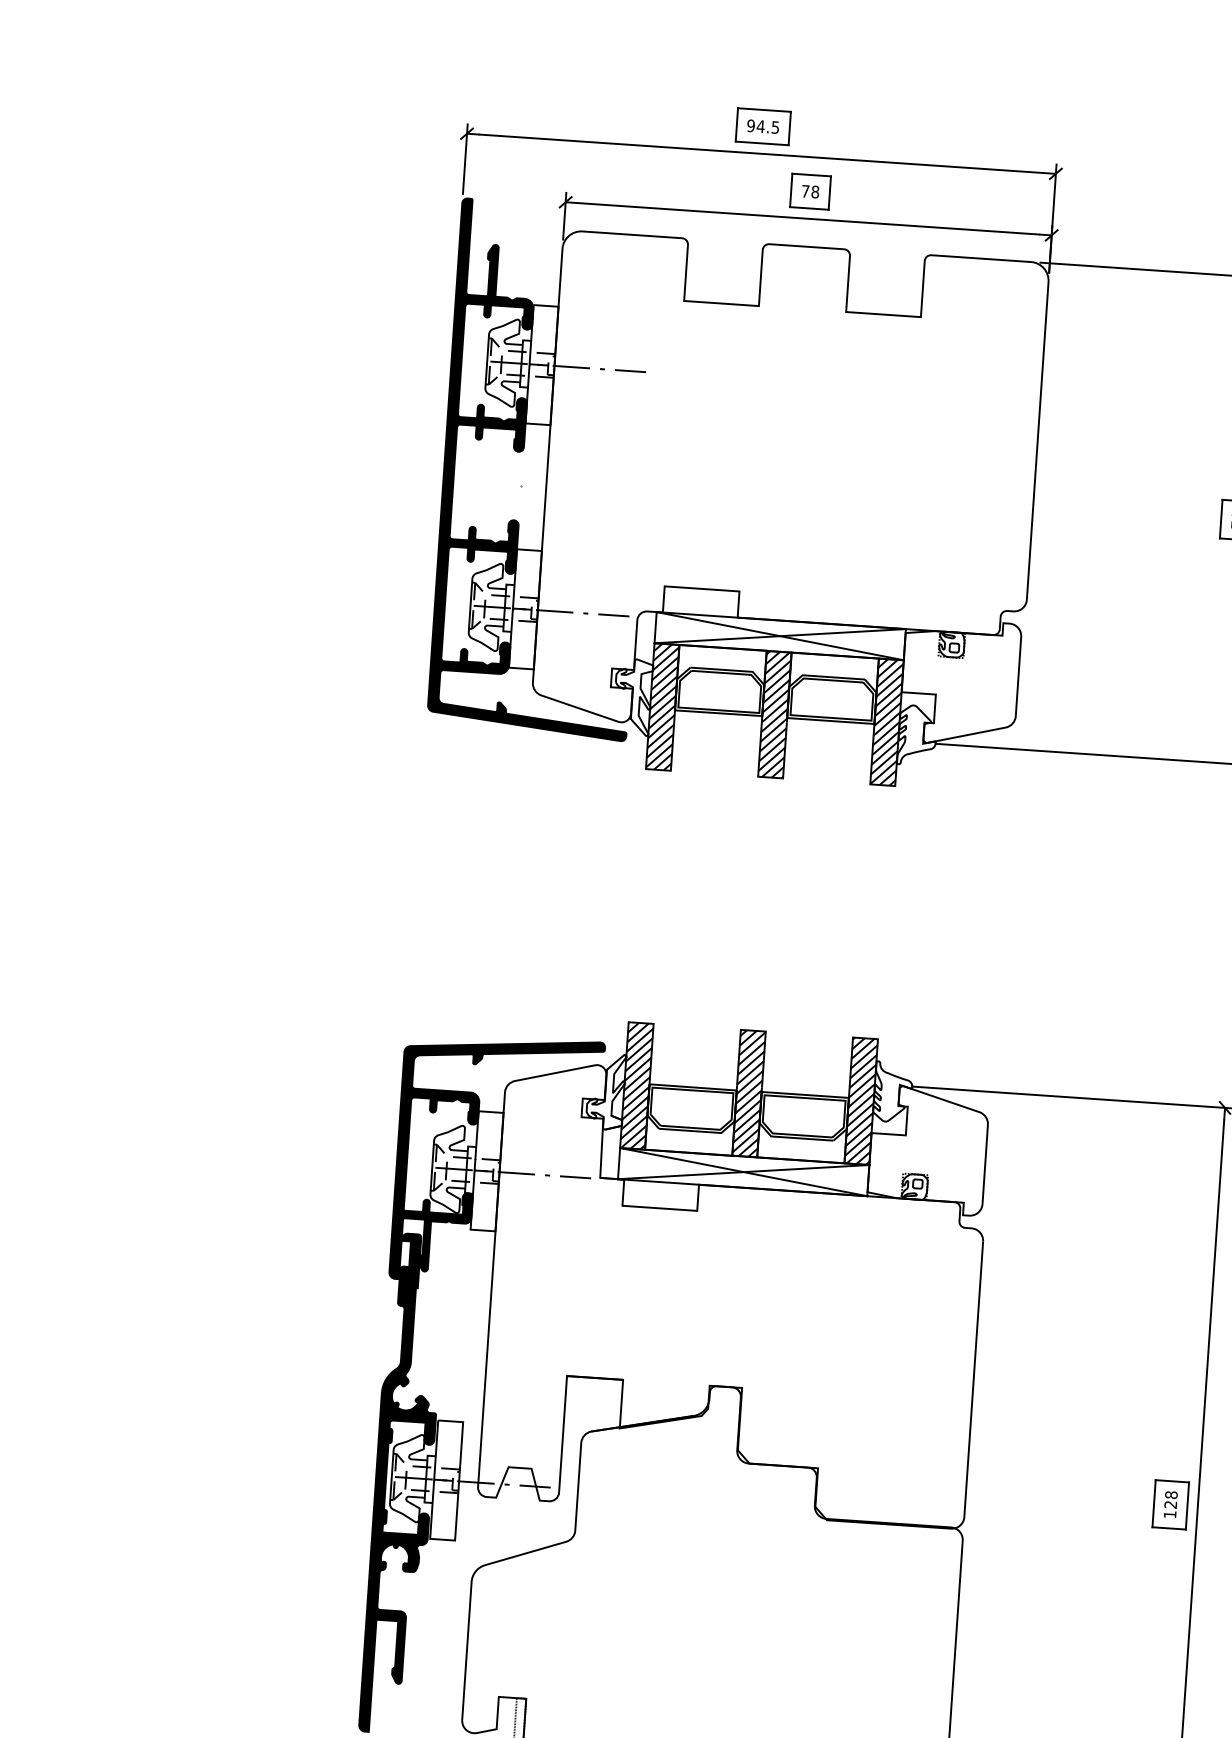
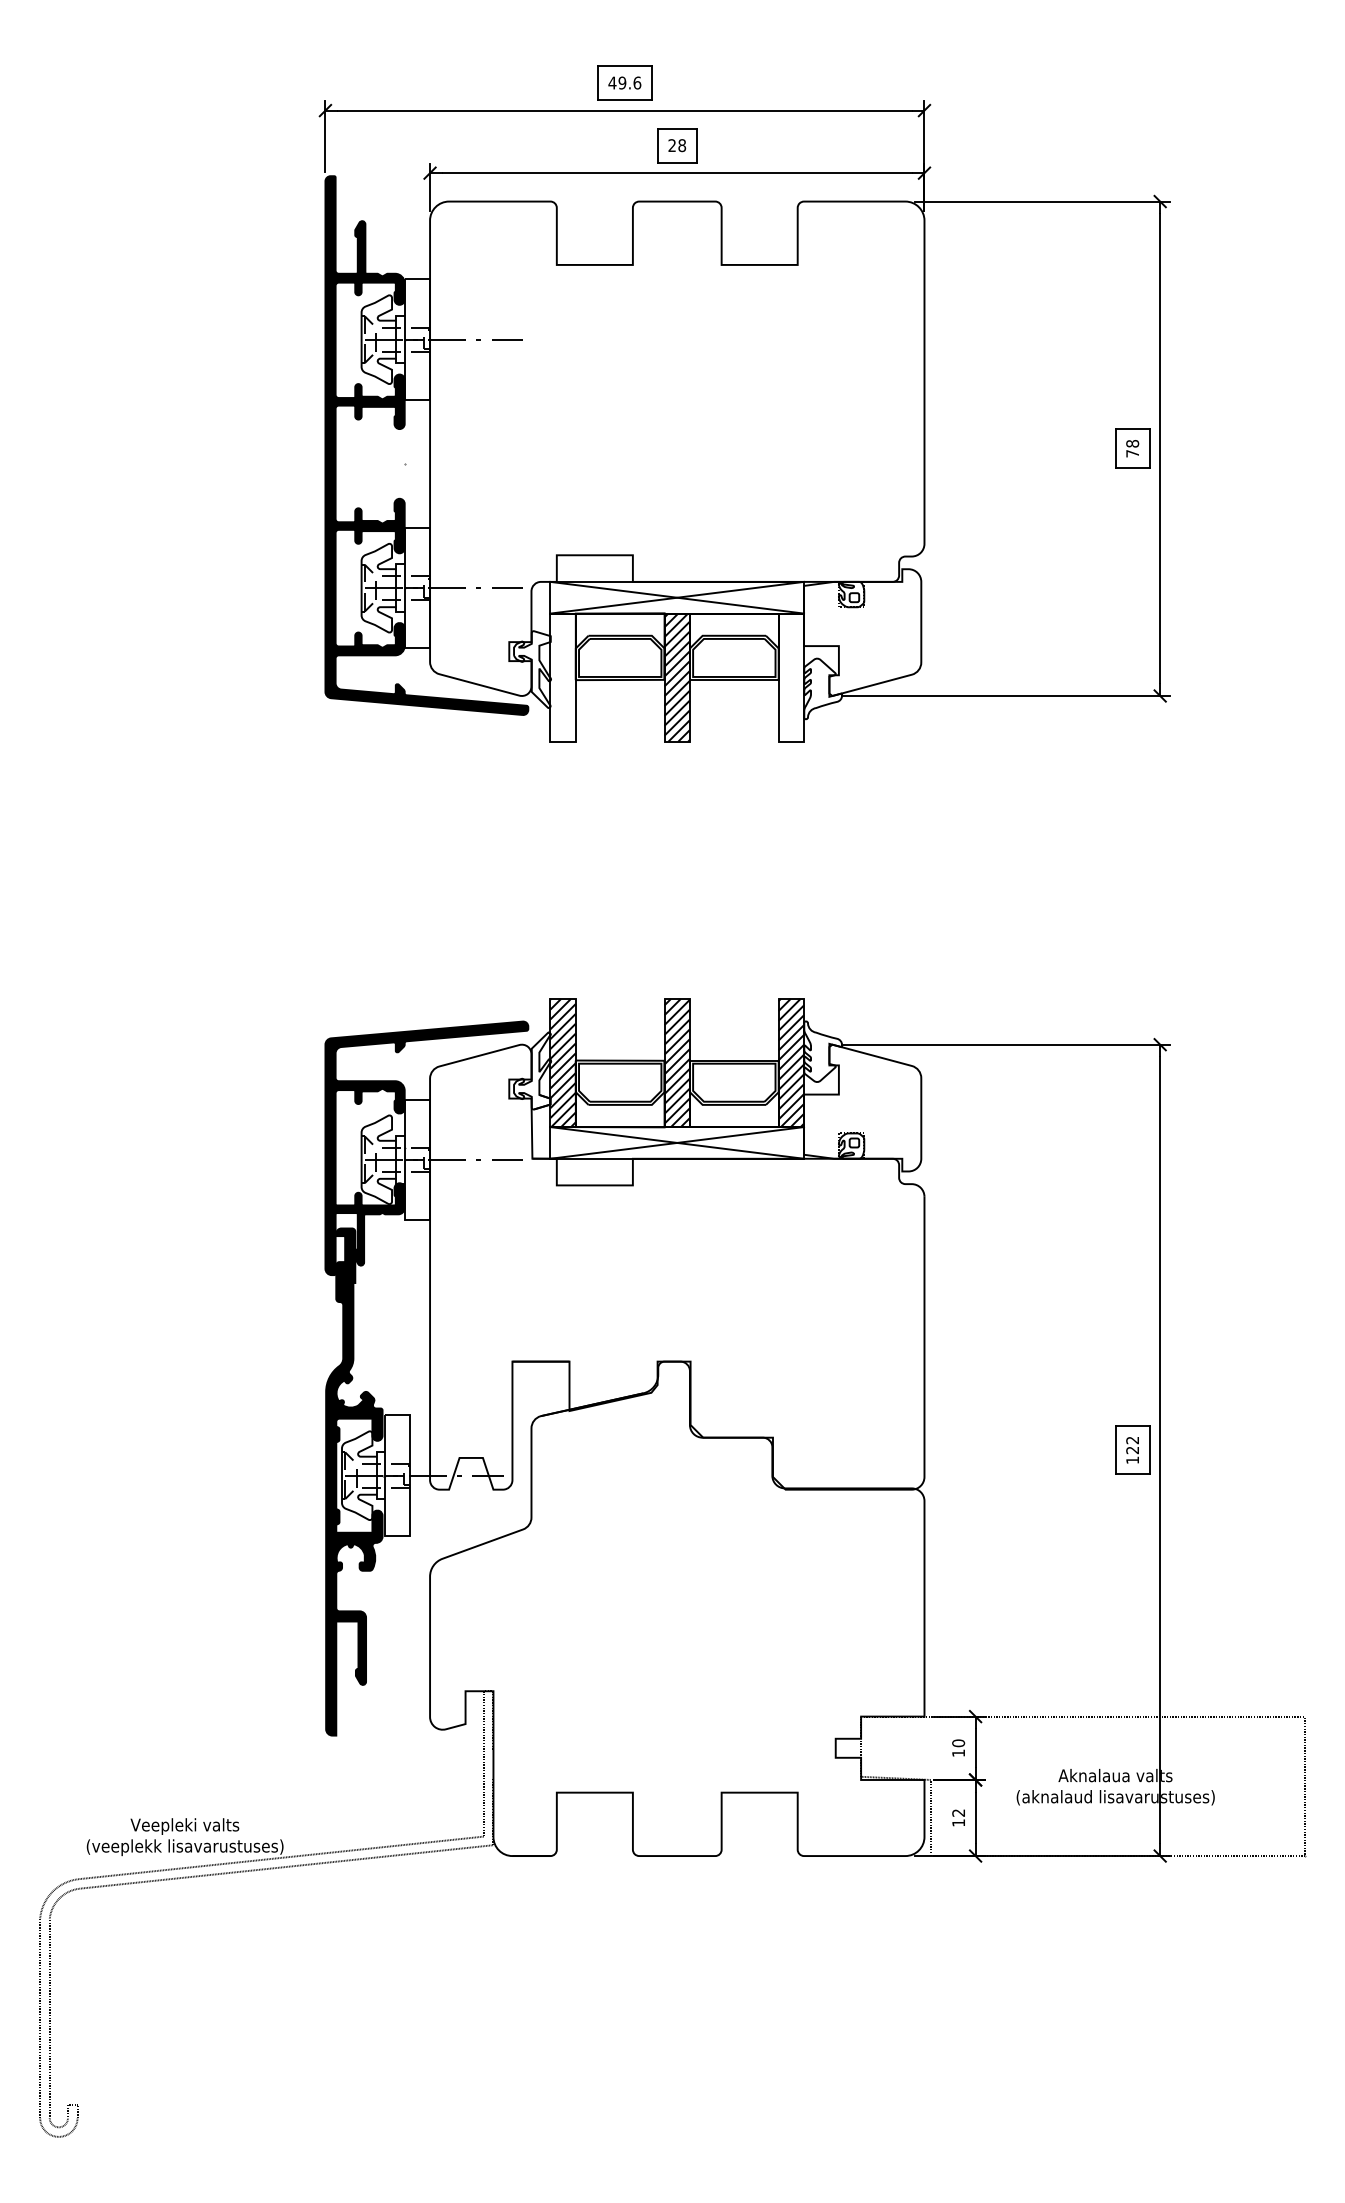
text: (762, 126) -> (624, 82), 94.5 -> 49.6
text: (804, 191) -> (671, 145), 78 -> 28
hatch: (662, 706) -> (562, 677), removed
hatch: (887, 722) -> (791, 677), removed
text: (1171, 1495) -> (1132, 1440), 128 -> 122

